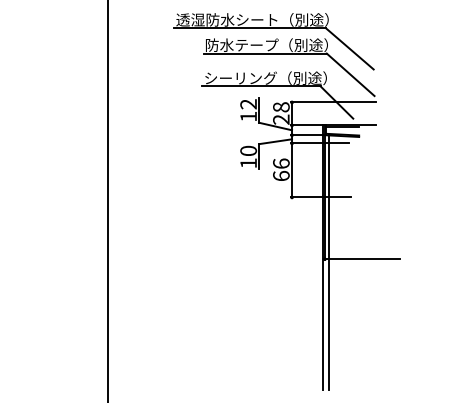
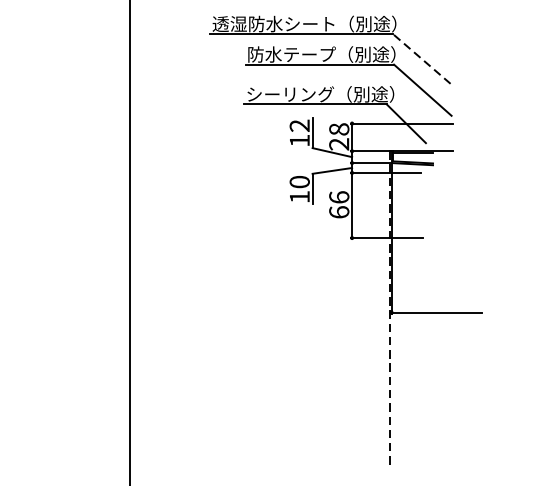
line: (349, 48) -> (421, 58), solid -> dashed
line: (323, 258) -> (390, 311), solid -> dashed
line: (329, 262) -> (397, 316), removed

